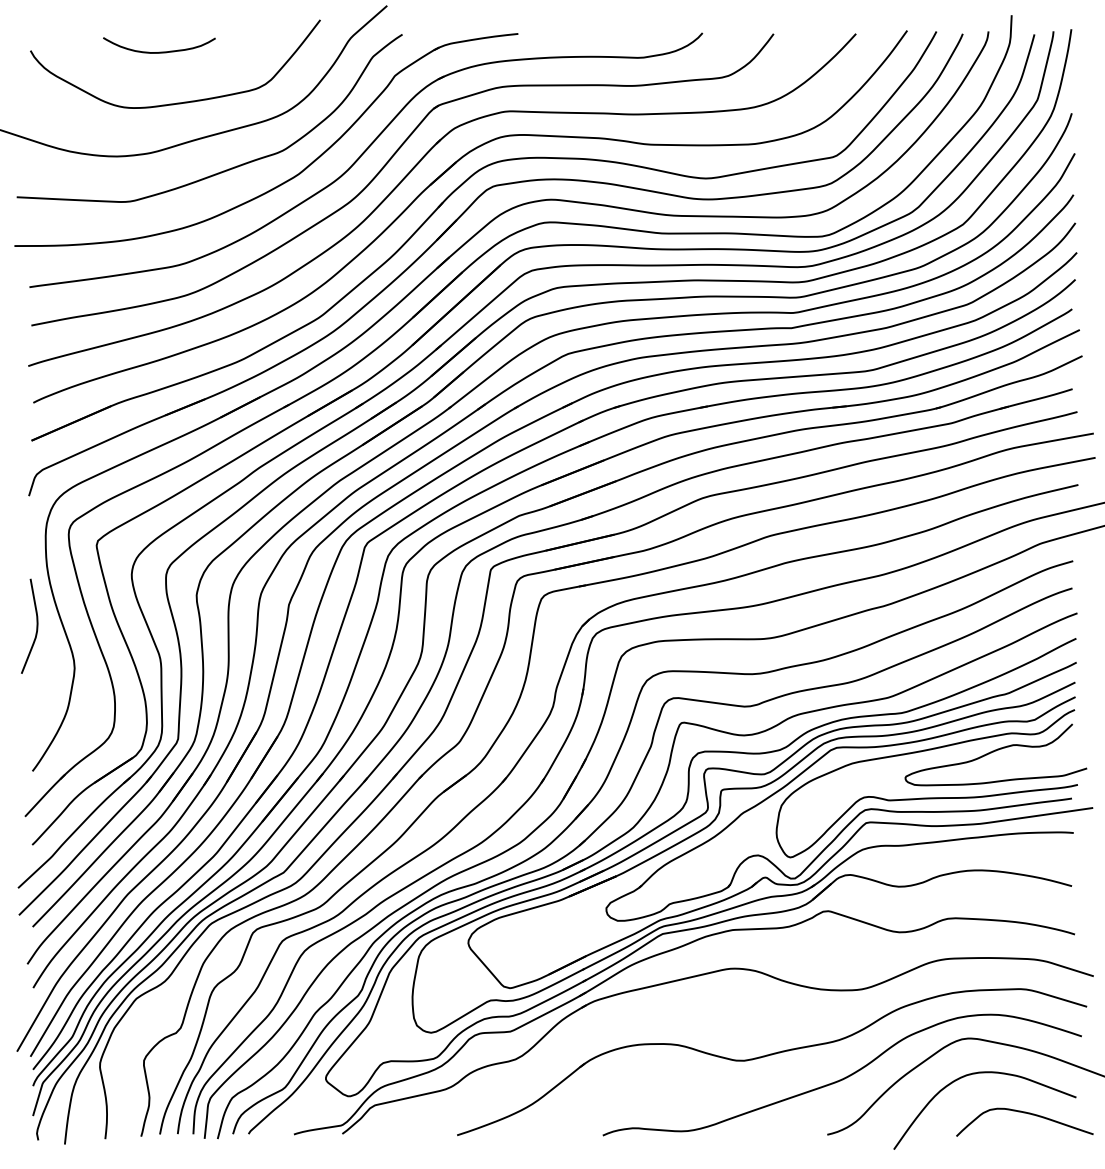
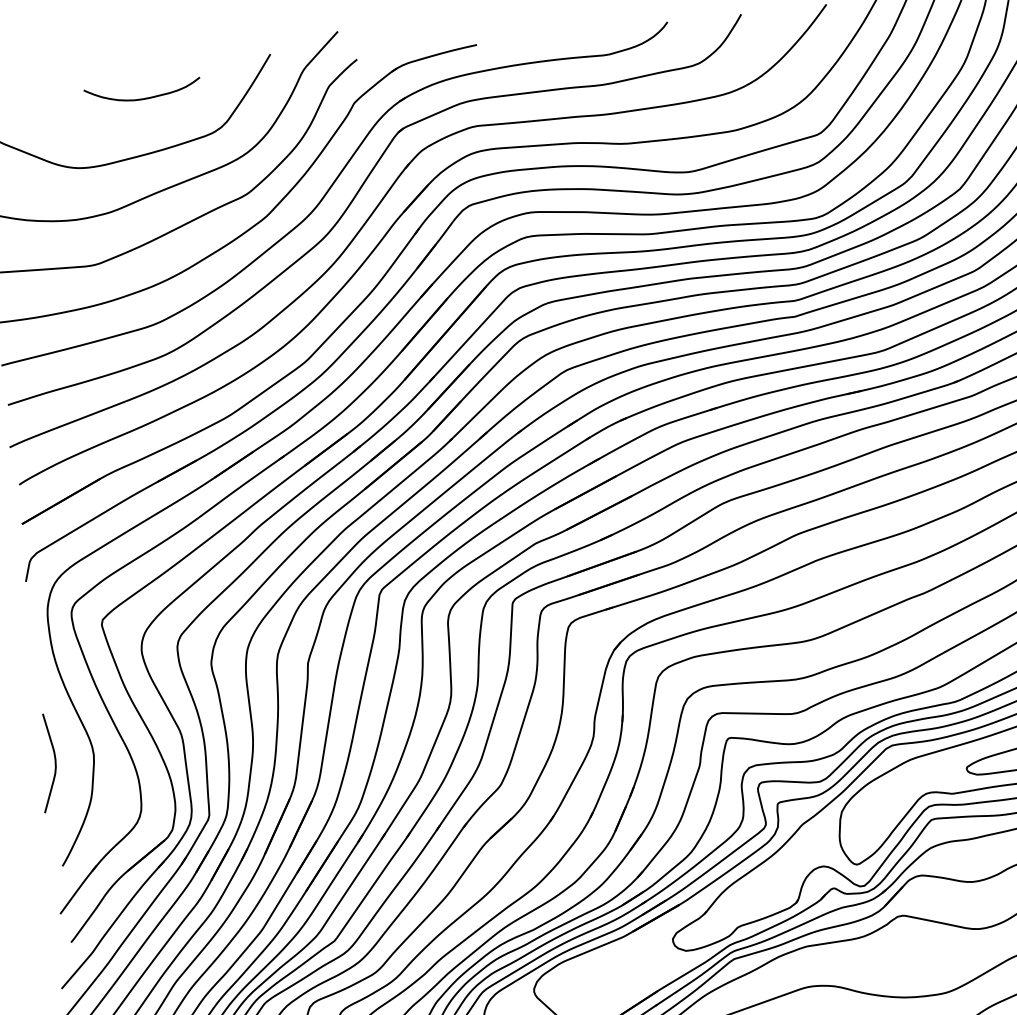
curve: (159, 51) -> (143, 97), moved
curve: (36, 625) -> (54, 761), moved

